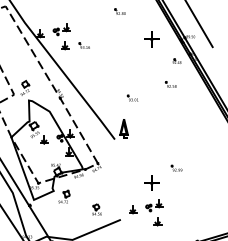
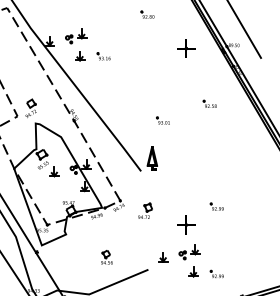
part: (176, 60) -> (216, 74), removed
part: (64, 196) -> (145, 210), moved
part: (96, 209) -> (106, 257), moved
part: (176, 222) -> (216, 273), added

